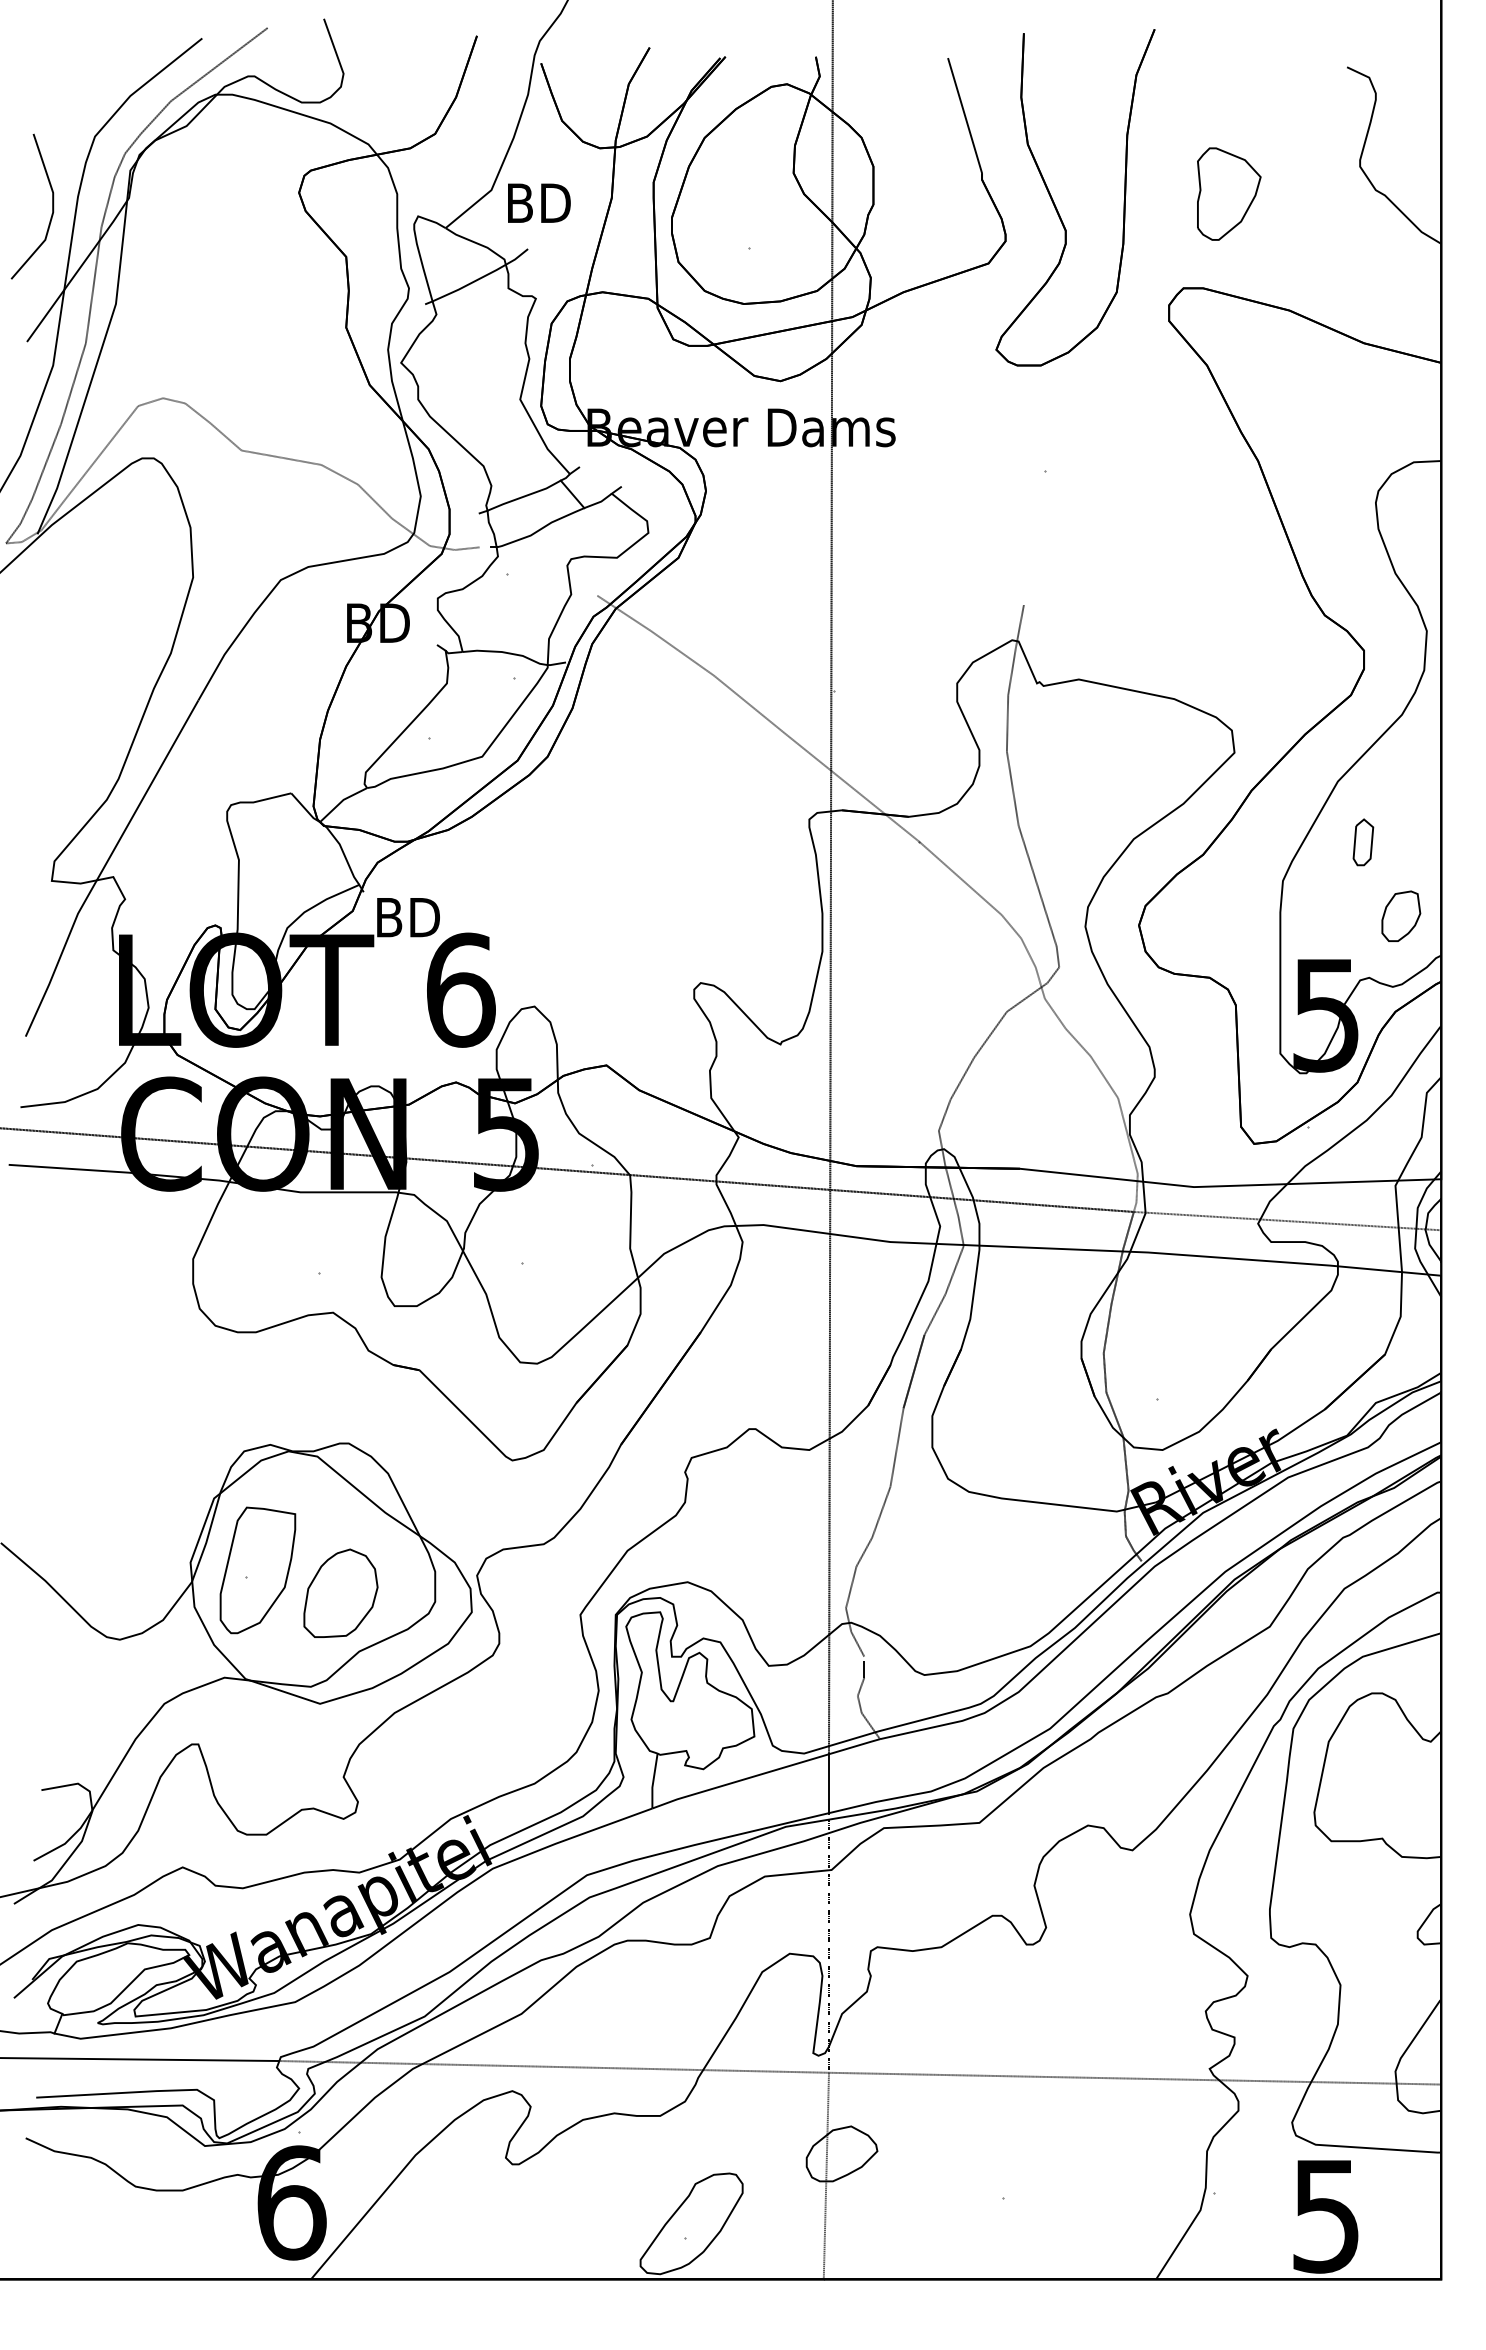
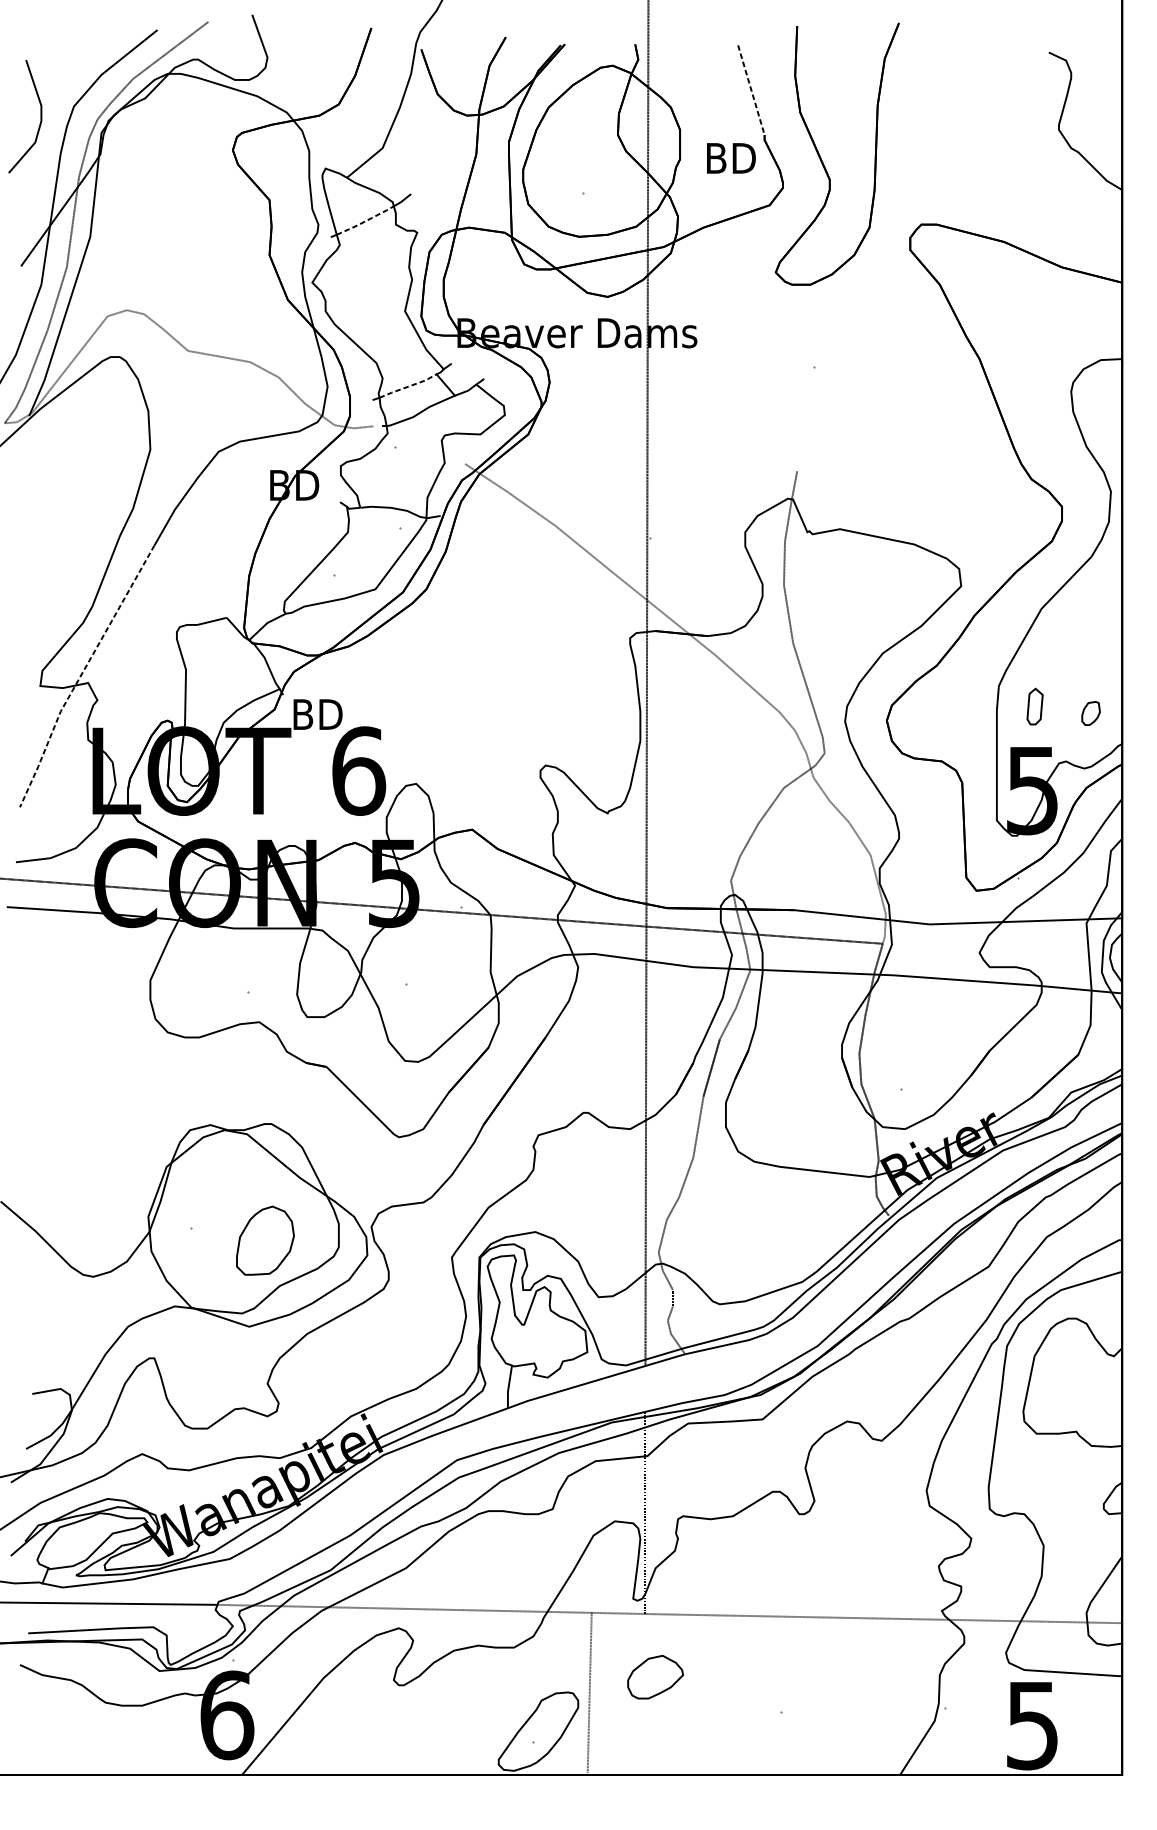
line: (965, 116) -> (751, 90), solid -> dashed
part: (1229, 193) -> (957, 150), removed
text: (539, 202) -> (731, 157), moved
line: (52, 206) -> (40, 116), moved
line: (470, 283) -> (366, 220), solid -> dashed
line: (524, 496) -> (408, 386), solid -> dashed
part: (1363, 842) -> (1035, 706), moved
line: (104, 866) -> (81, 674), solid -> dashed
part: (1401, 915) -> (1091, 712), size x0.6
line: (1287, 1220) -> (1002, 950), removed
part: (257, 1570) -> (200, 1222), removed
line: (829, 1783) -> (645, 1388), removed
line: (826, 2175) -> (589, 1692), moved

